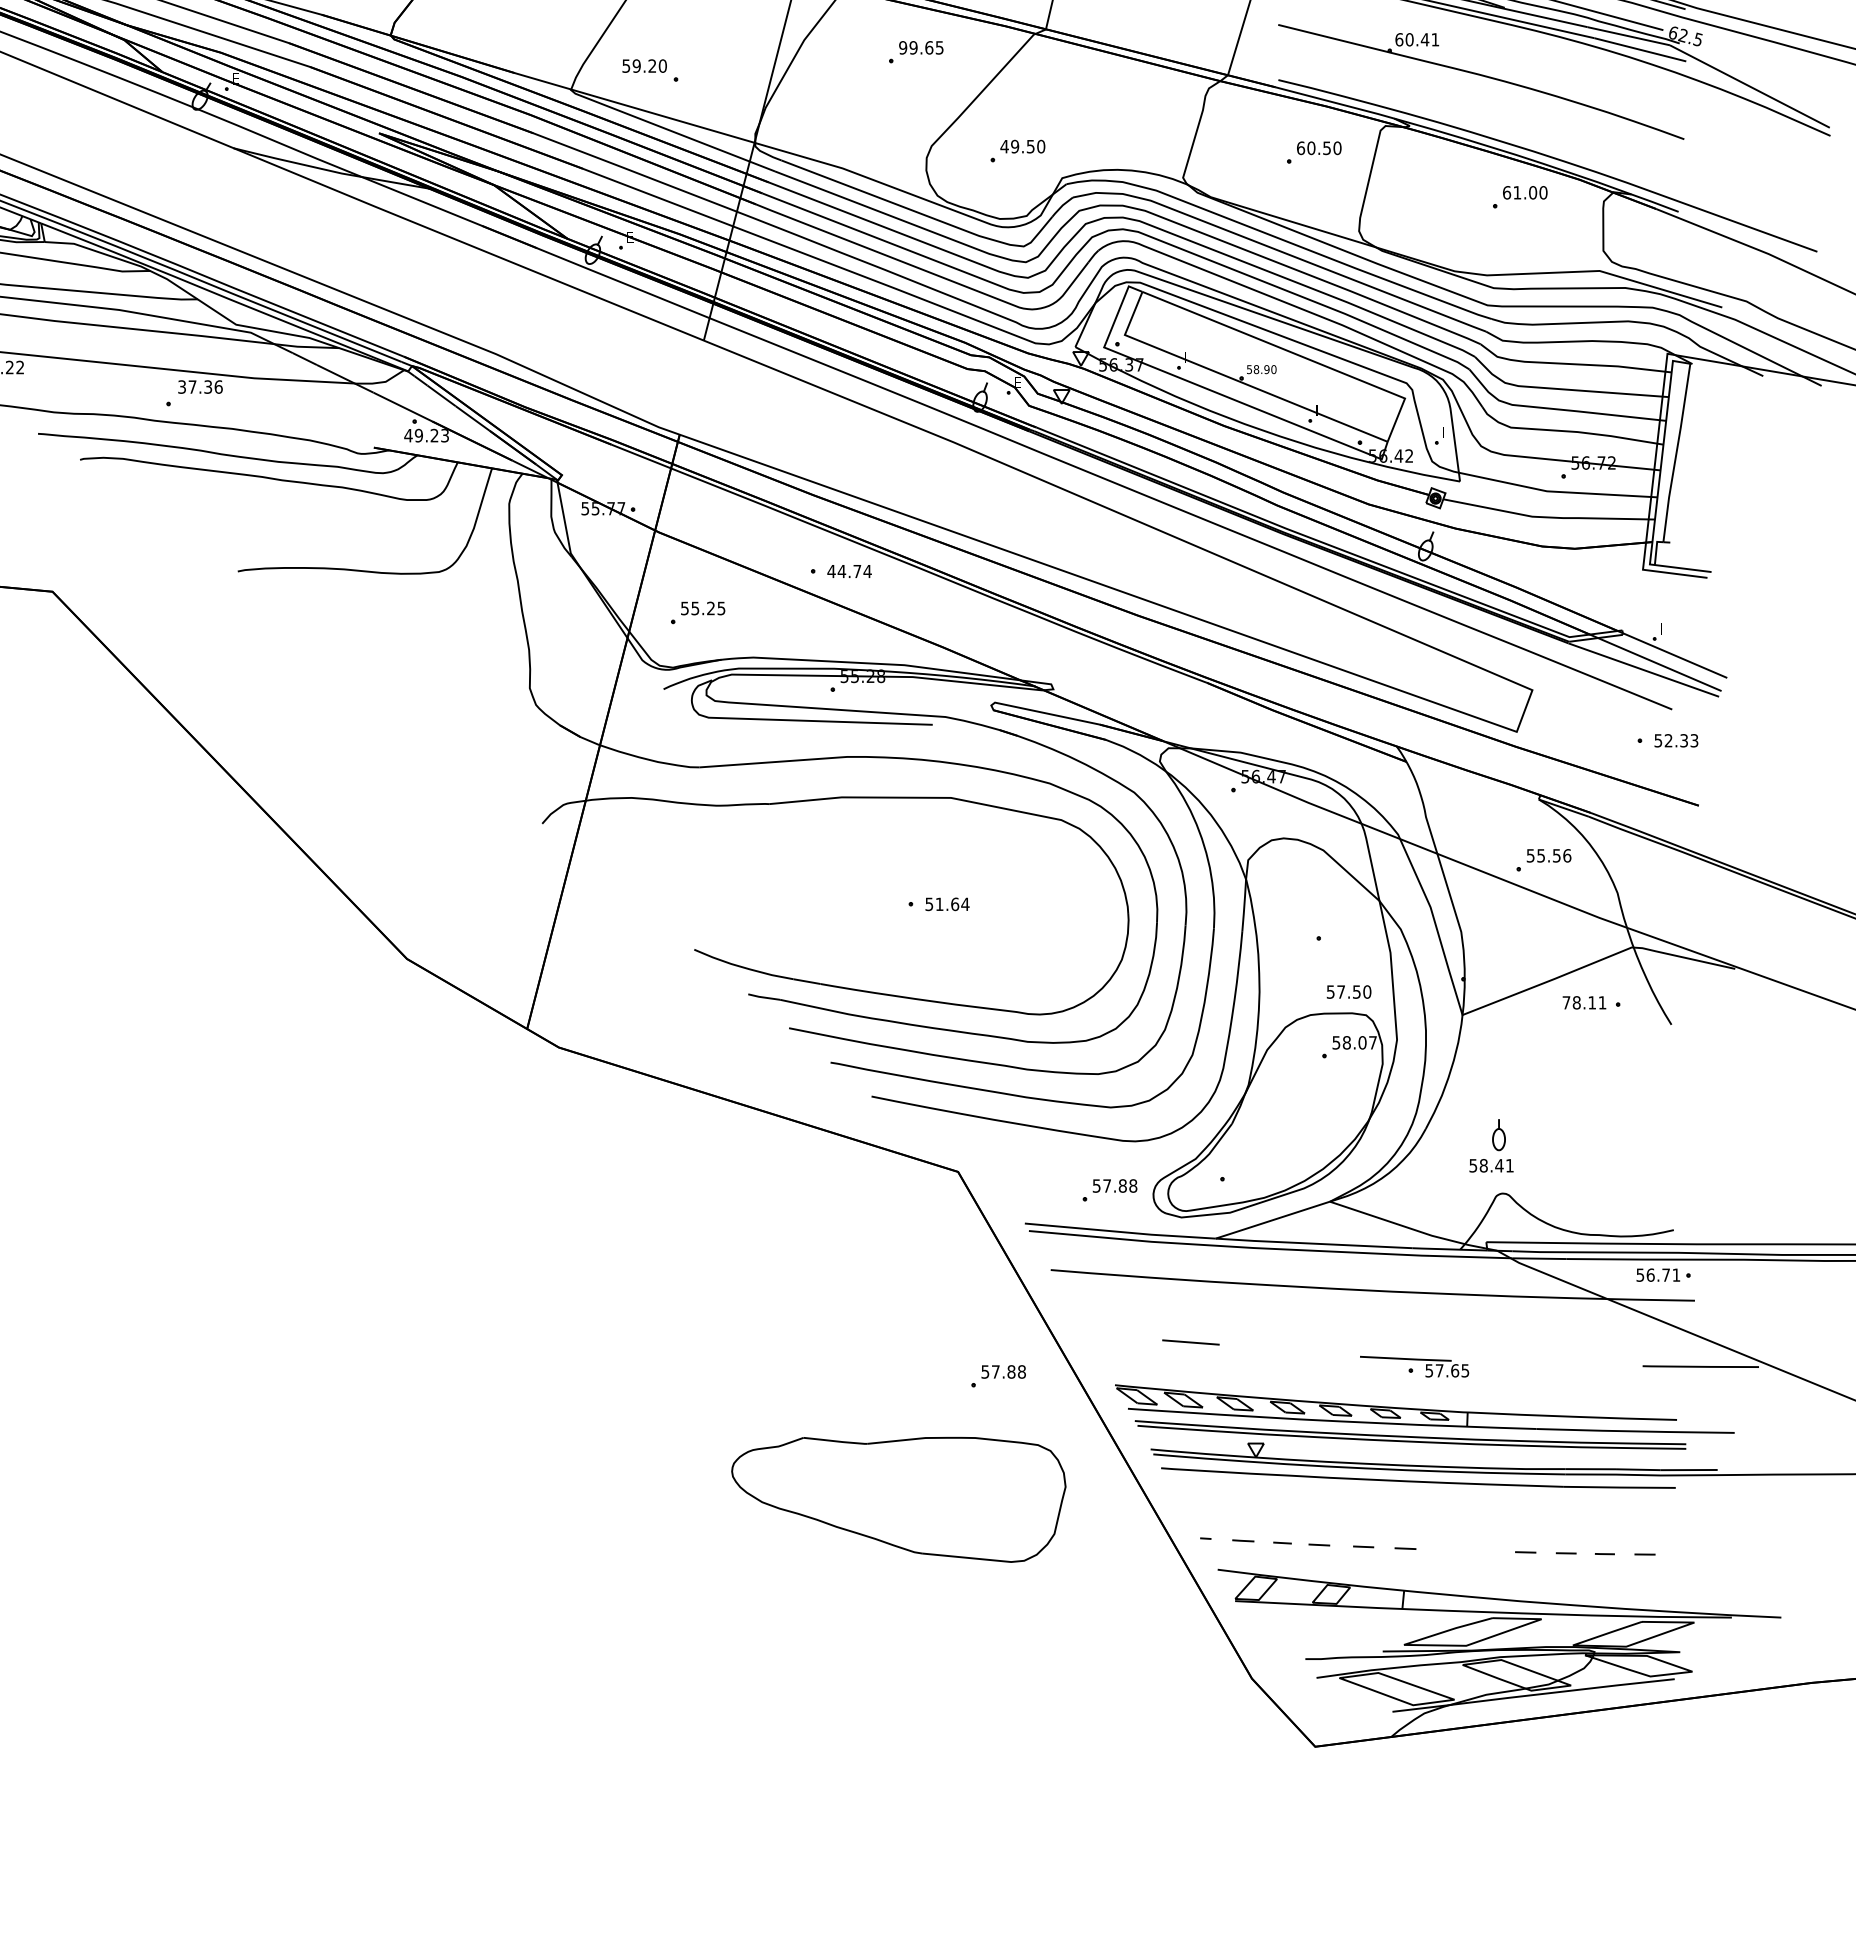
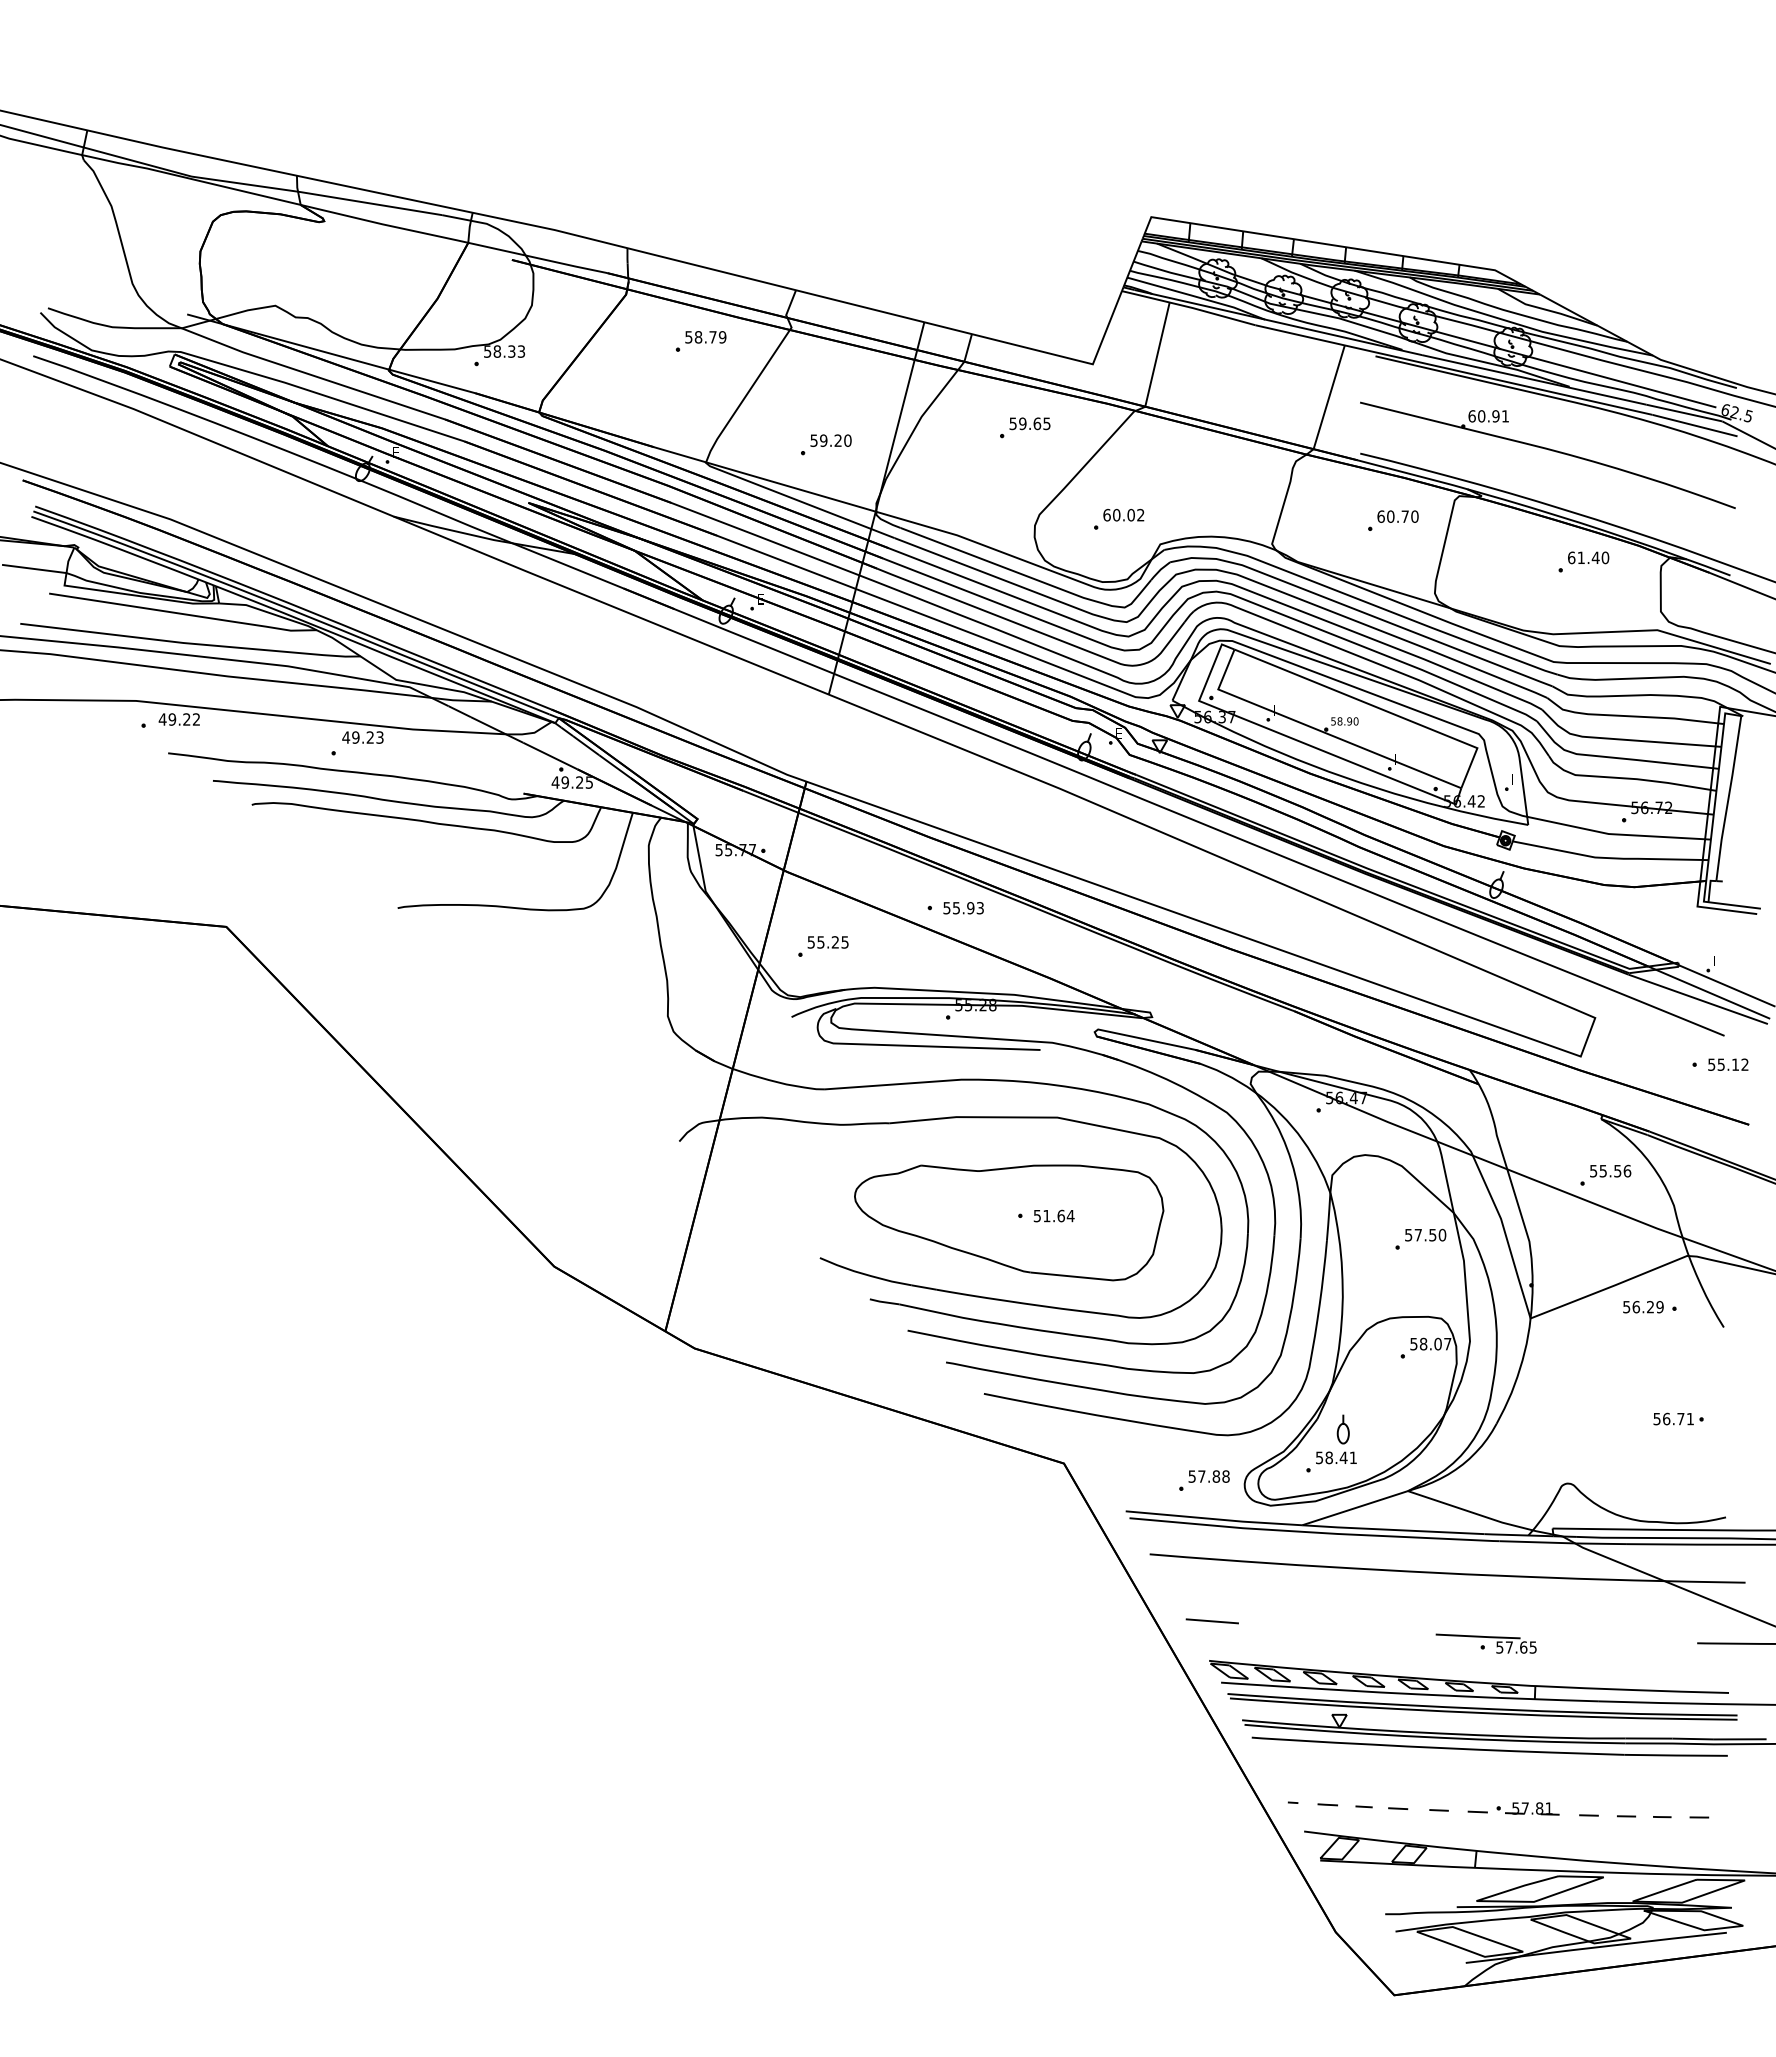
text: (1424, 39) -> (1495, 416), 60.41 -> 60.91
text: (902, 47) -> (1012, 423), 99.65 -> 59.65
text: (644, 65) -> (830, 440), moved
text: (1022, 145) -> (1123, 514), 49.50 -> 60.02
text: (1326, 148) -> (1404, 516), 60.50 -> 60.70
text: (1532, 192) -> (1595, 557), 61.00 -> 61.40
text: (199, 386) -> (362, 737), 37.36 -> 49.23
text: (445, 435) -> (589, 782), 49.23 -> 49.25
text: (849, 571) -> (963, 908), 44.74 -> 55.93
text: (1680, 740) -> (1732, 1064), 52.33 -> 55.12
text: (1348, 991) -> (1425, 1234), moved
text: (1584, 1003) -> (1643, 1307), 78.11 -> 56.29
part: (1491, 1145) -> (1336, 1439), moved
part: (1663, 1274) -> (1678, 1418), moved
line: (1190, 1342) -> (1211, 1621), moved
part: (998, 1376) -> (1101, 1652), removed
part: (899, 1499) -> (1009, 1222), moved
part: (1459, 1544) -> (1527, 1808), added

